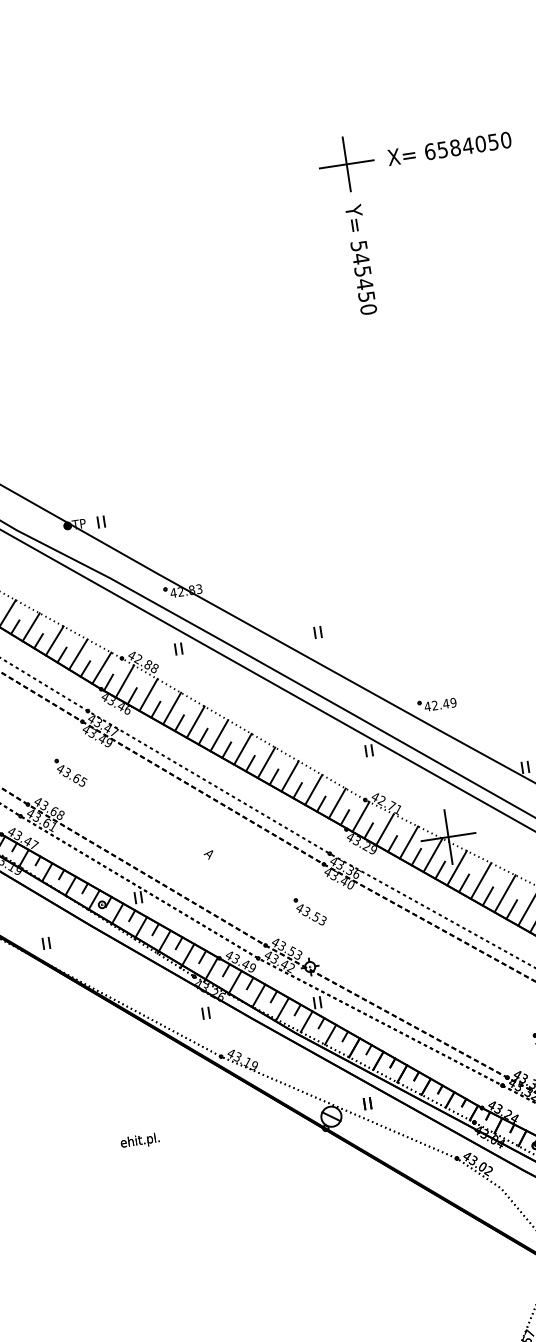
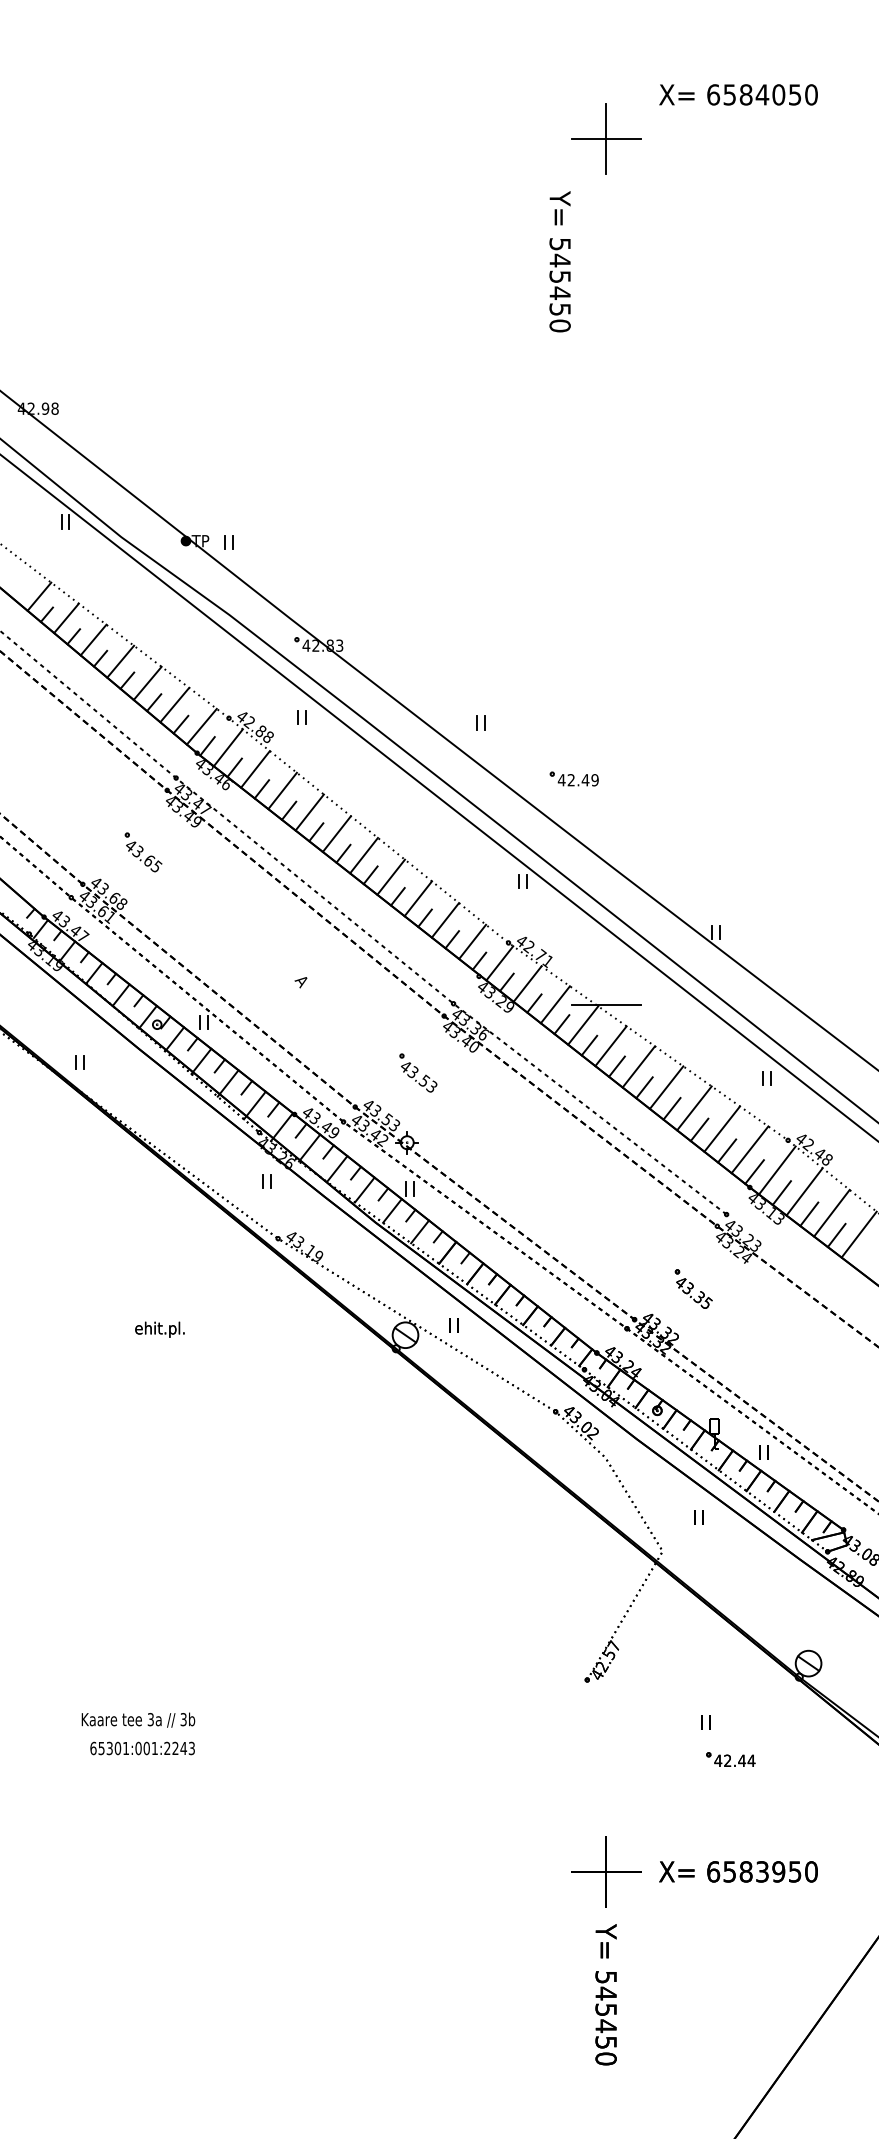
text: (449, 148) -> (738, 94), moved
text: (360, 259) -> (559, 261), moved
part: (436, 703) -> (573, 778), moved
line: (448, 837) -> (606, 1005), removed

